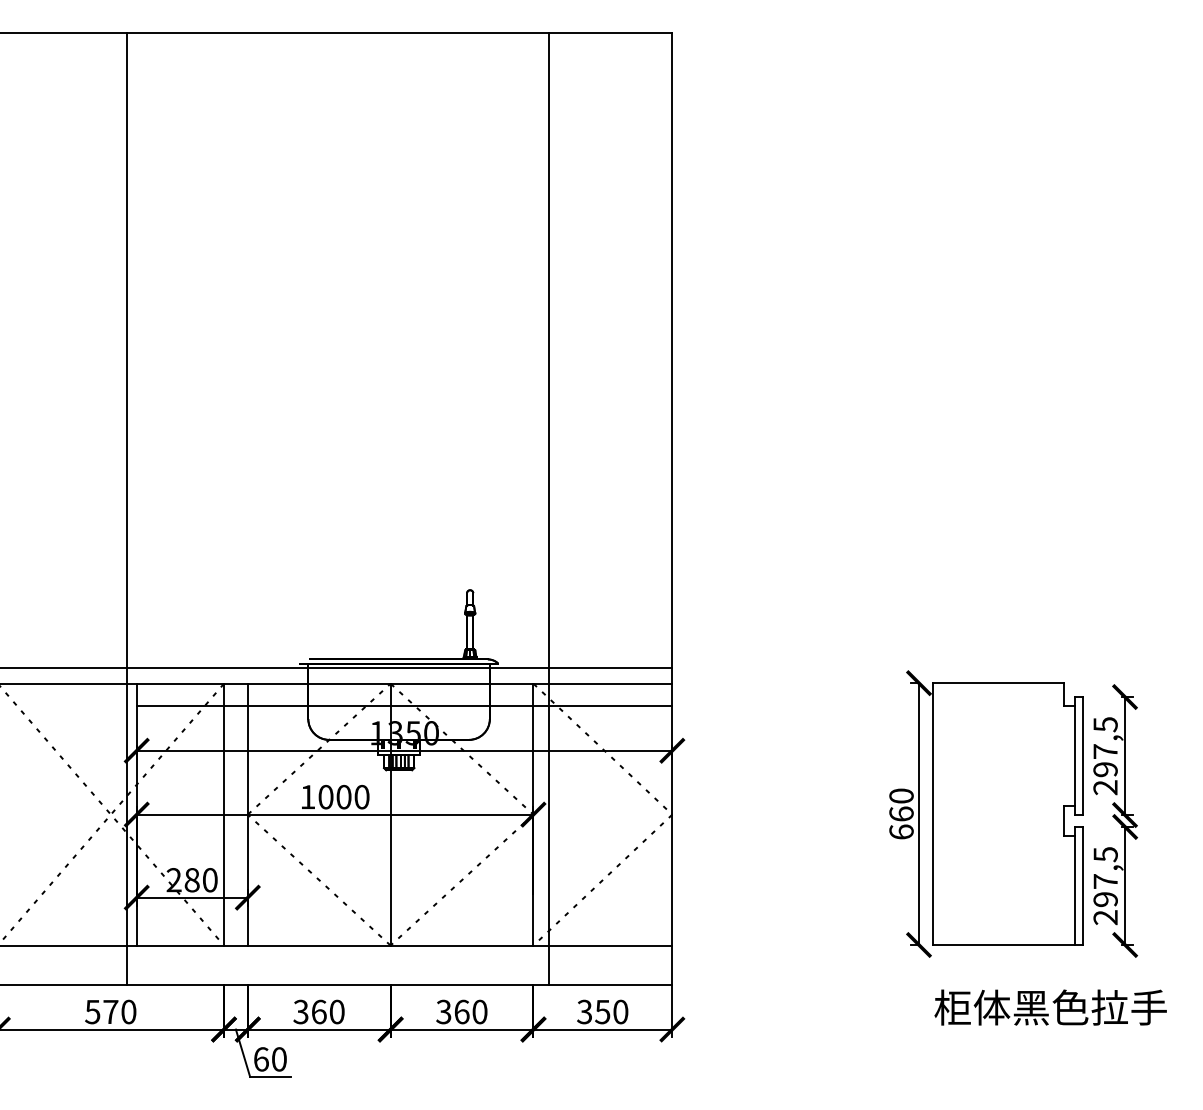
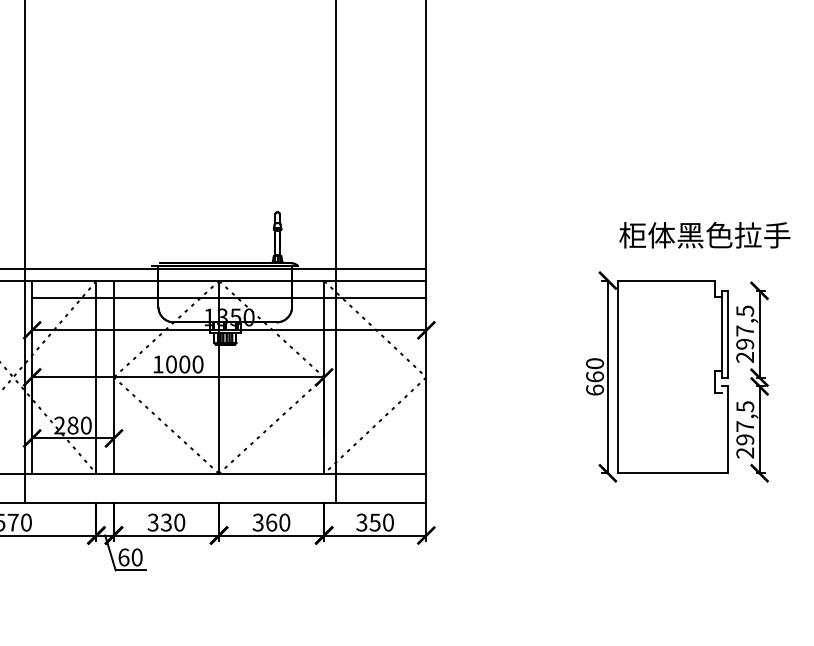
line: (1074, 886) -> (722, 430), removed
text: (1050, 1007) -> (704, 235), moved
text: (318, 1011) -> (165, 522), 360 -> 330

